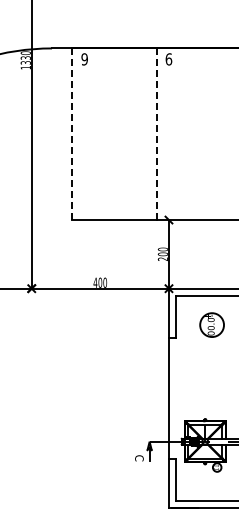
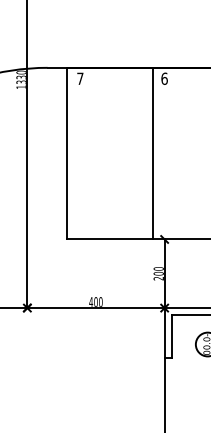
text: (84, 59) -> (80, 78), 9 -> 7
line: (71, 134) -> (67, 153), dashed -> solid
line: (157, 134) -> (153, 153), dashed -> solid

